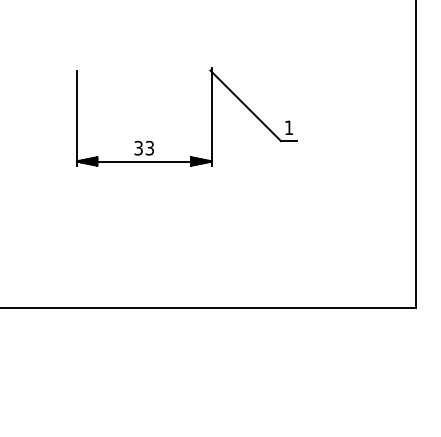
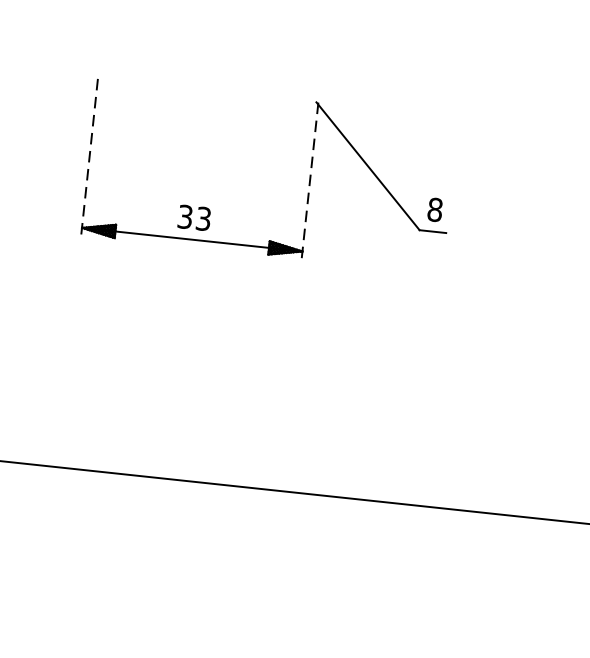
line: (211, 116) -> (310, 177), solid -> dashed
line: (76, 118) -> (88, 157), solid -> dashed
text: (288, 127) -> (434, 209), 1 -> 8

